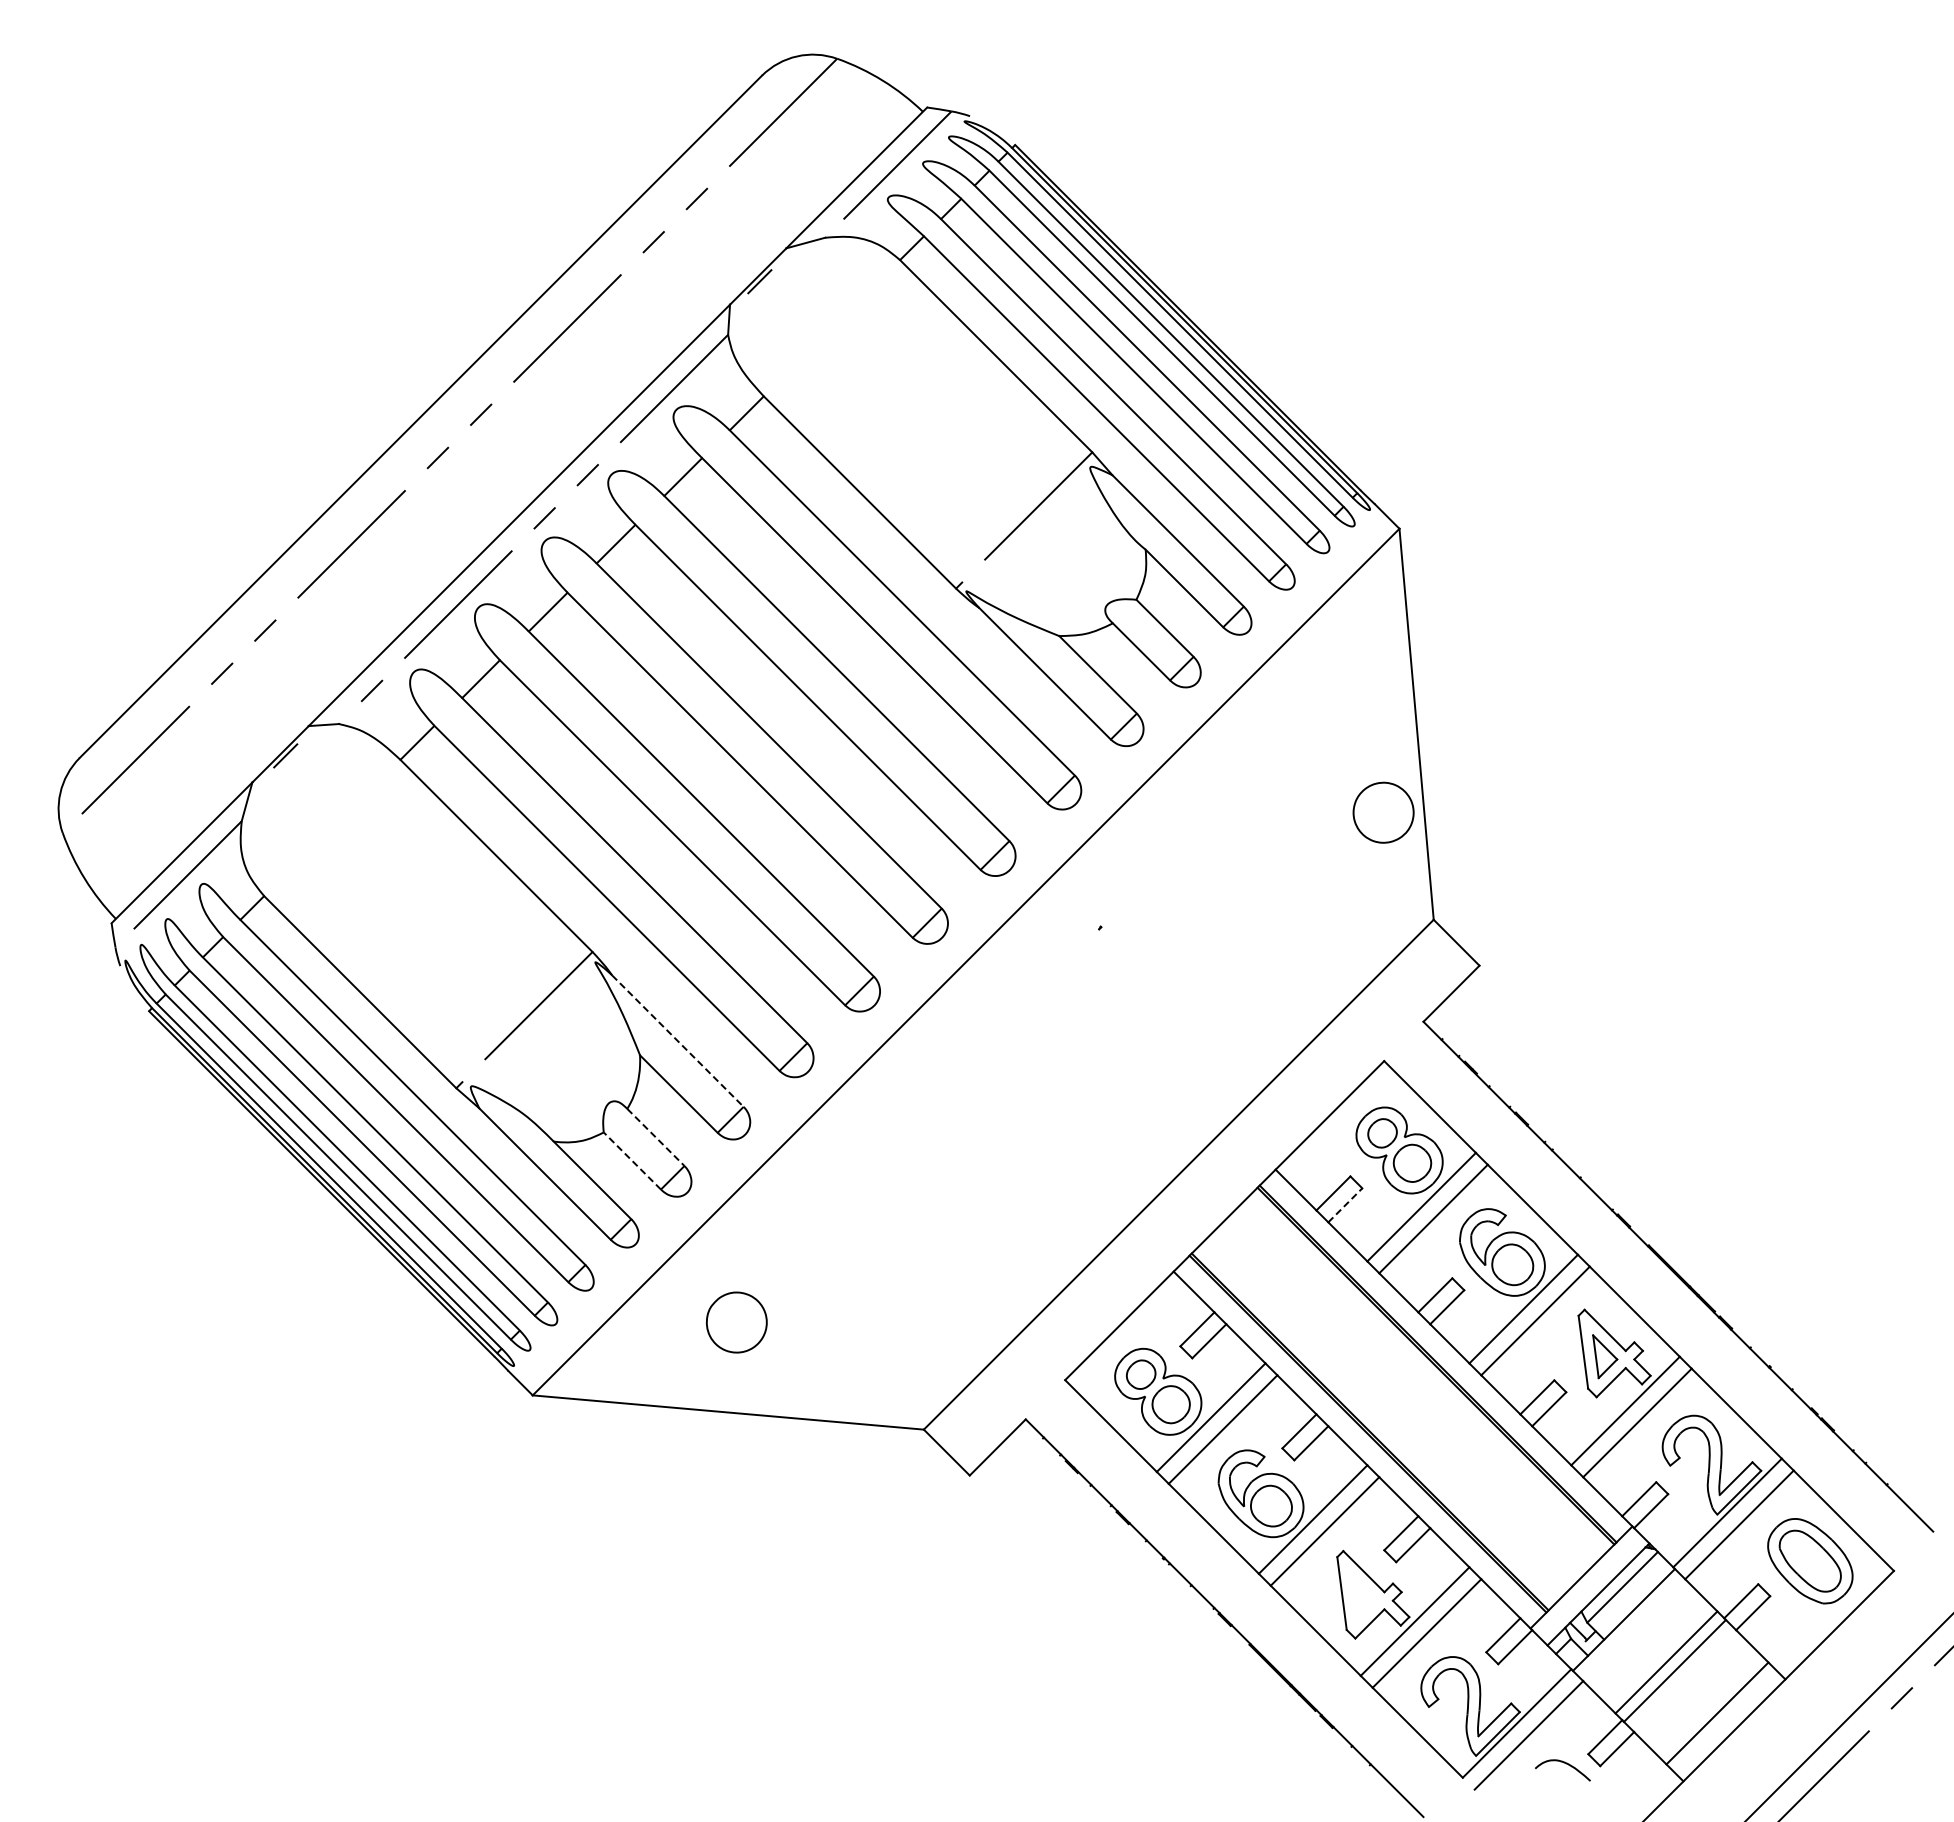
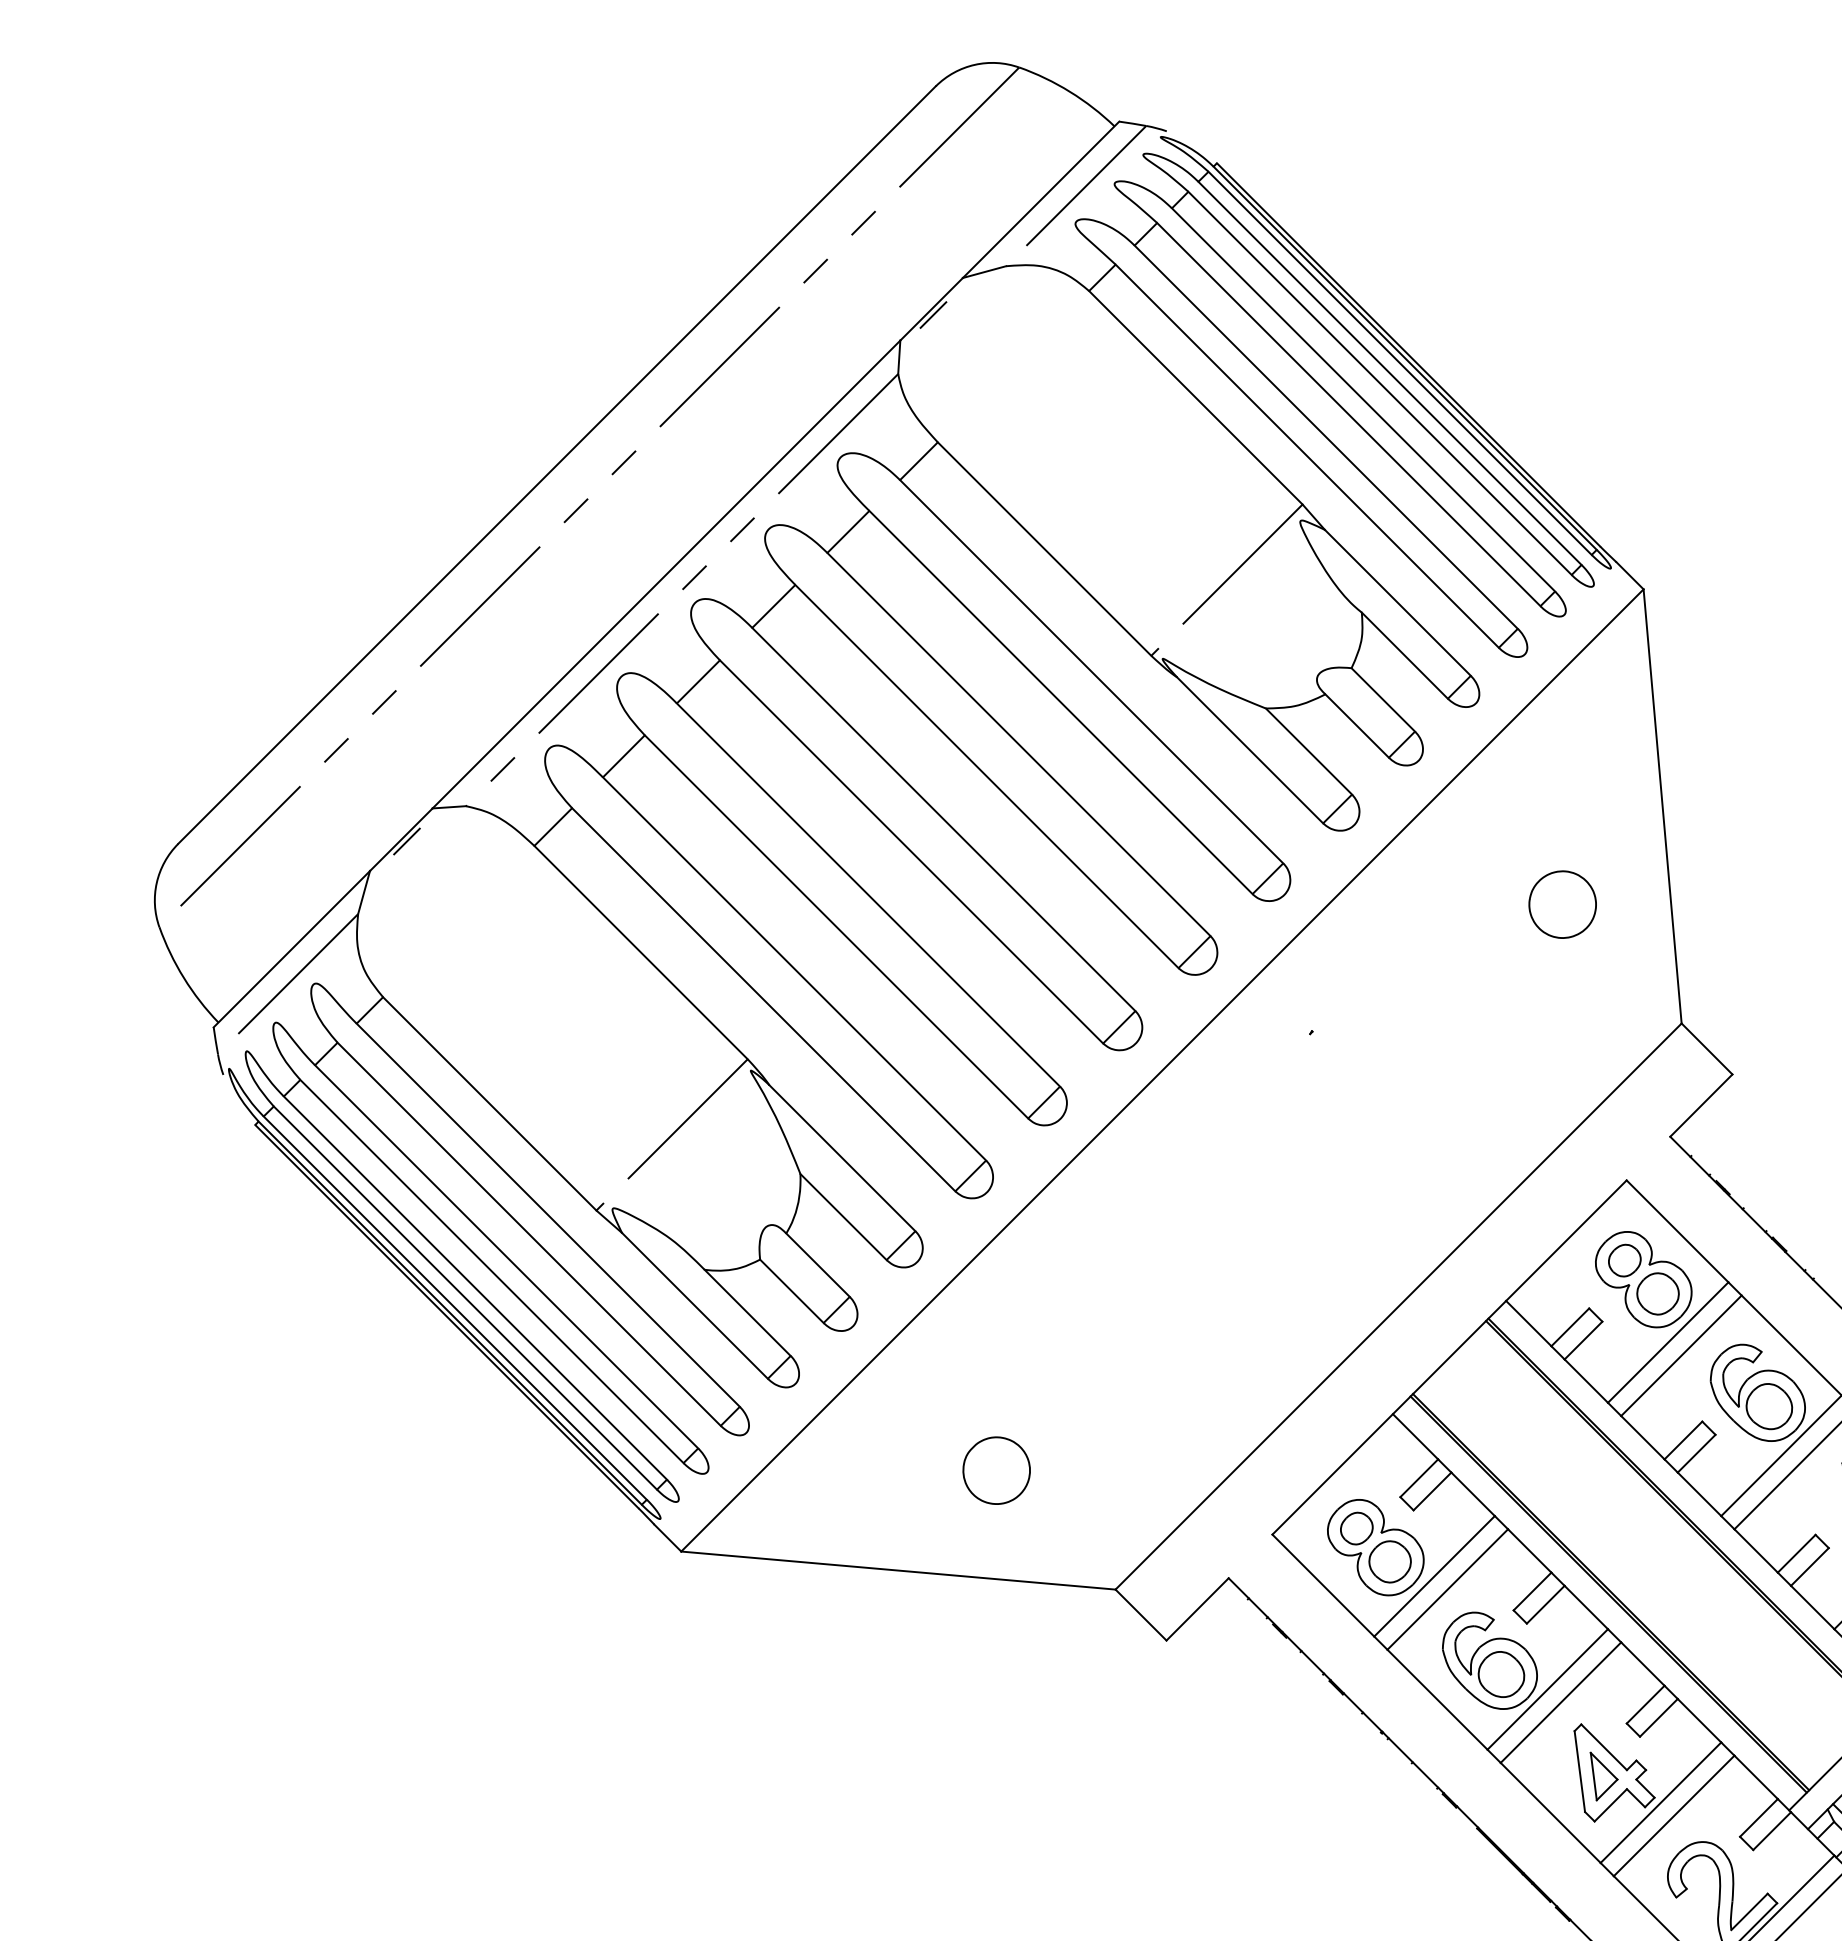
part: (1383, 812) -> (1562, 904), moved
line: (677, 1041) -> (842, 1158), dashed -> solid
line: (656, 1137) -> (818, 1265), dashed -> solid
line: (632, 1160) -> (792, 1290), dashed -> solid
line: (1345, 1205) -> (1583, 1340), dashed -> solid
part: (736, 1322) -> (996, 1470), moved
part: (1363, 1597) -> (1603, 1775), added

